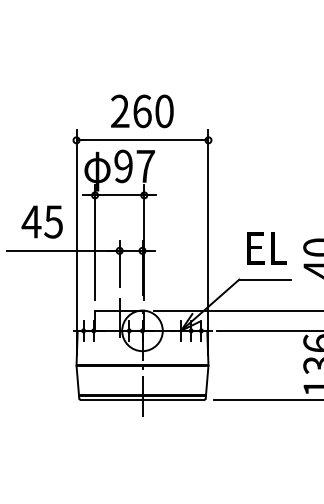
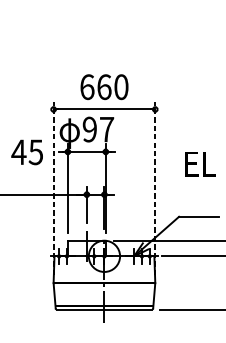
text: (120, 111) -> (87, 87), 260 -> 660
text: (41, 221) -> (26, 151), moved
line: (76, 242) -> (53, 188), solid -> dashed
line: (208, 242) -> (155, 188), solid -> dashed
text: (266, 248) -> (200, 164), moved

